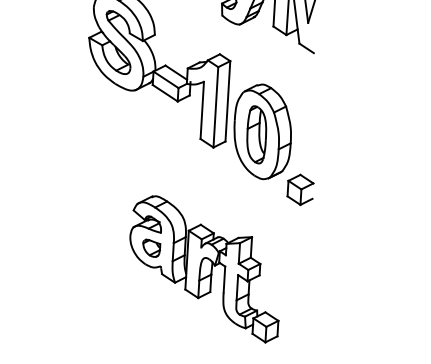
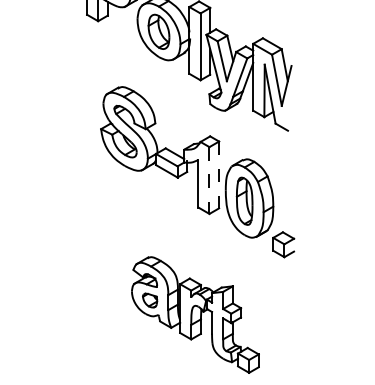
line: (228, 102) -> (219, 175), solid -> dashed
line: (215, 108) -> (209, 181), solid -> dashed
part: (205, 268) -> (195, 314), moved

